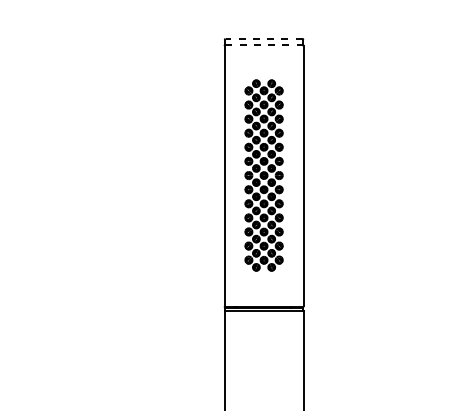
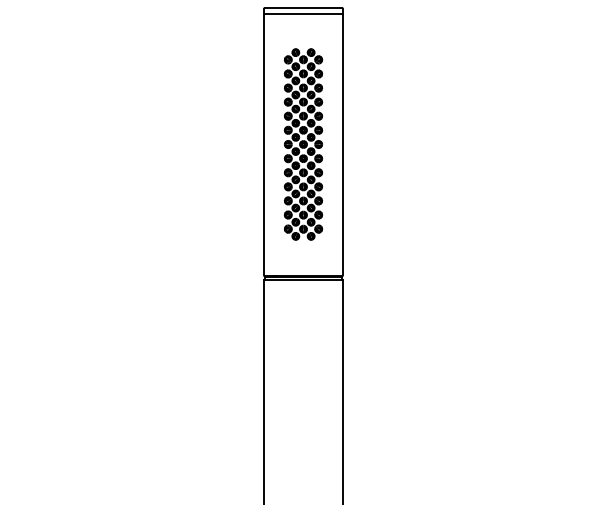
line: (264, 38) -> (303, 7), dashed -> solid
line: (264, 45) -> (303, 14), dashed -> solid

